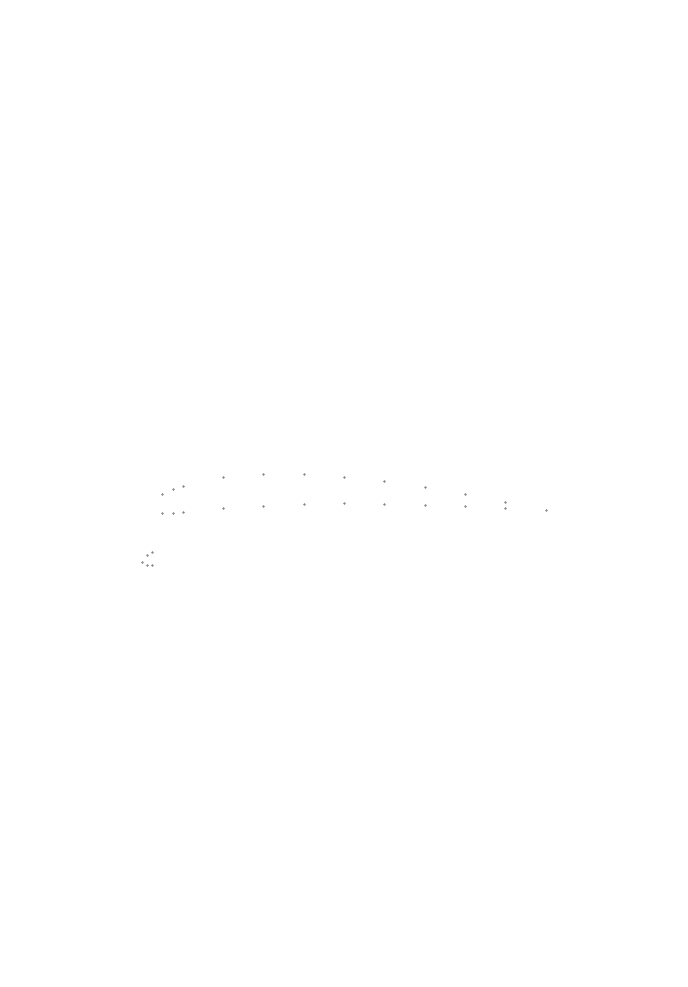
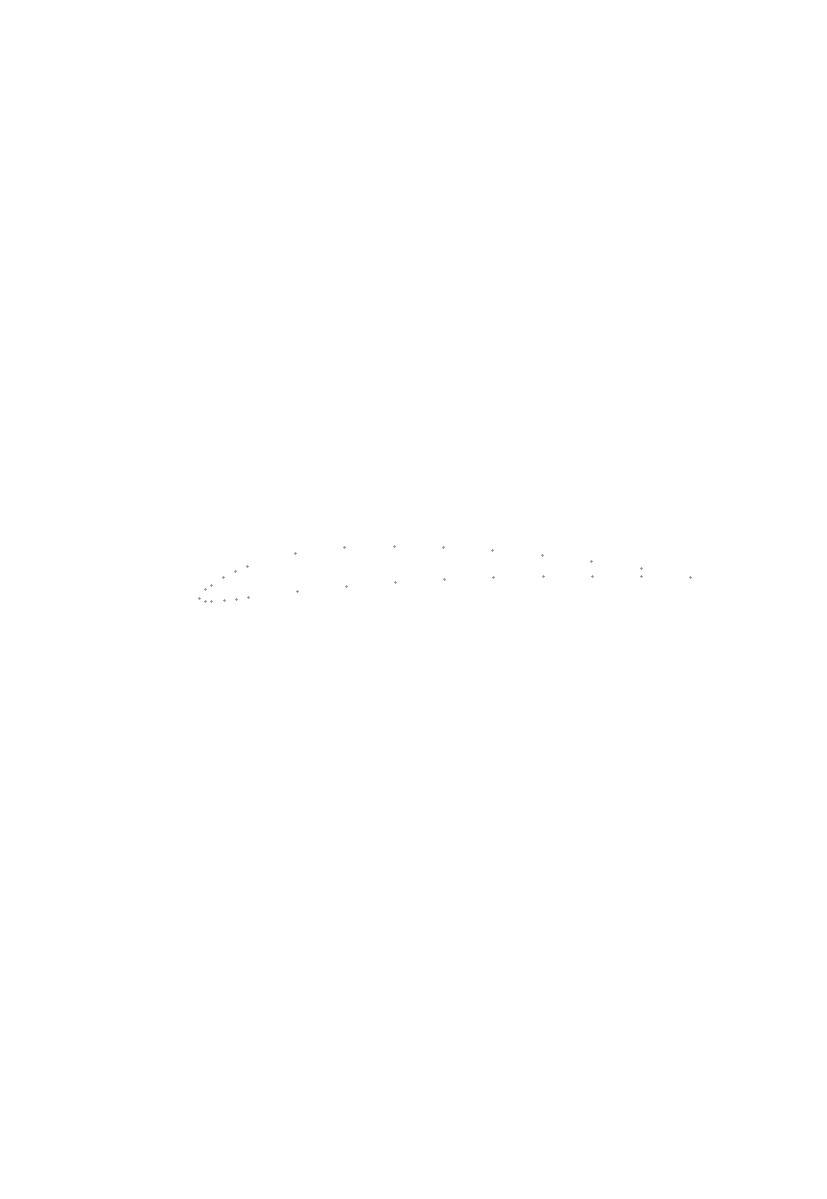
part: (147, 558) -> (205, 593), moved

